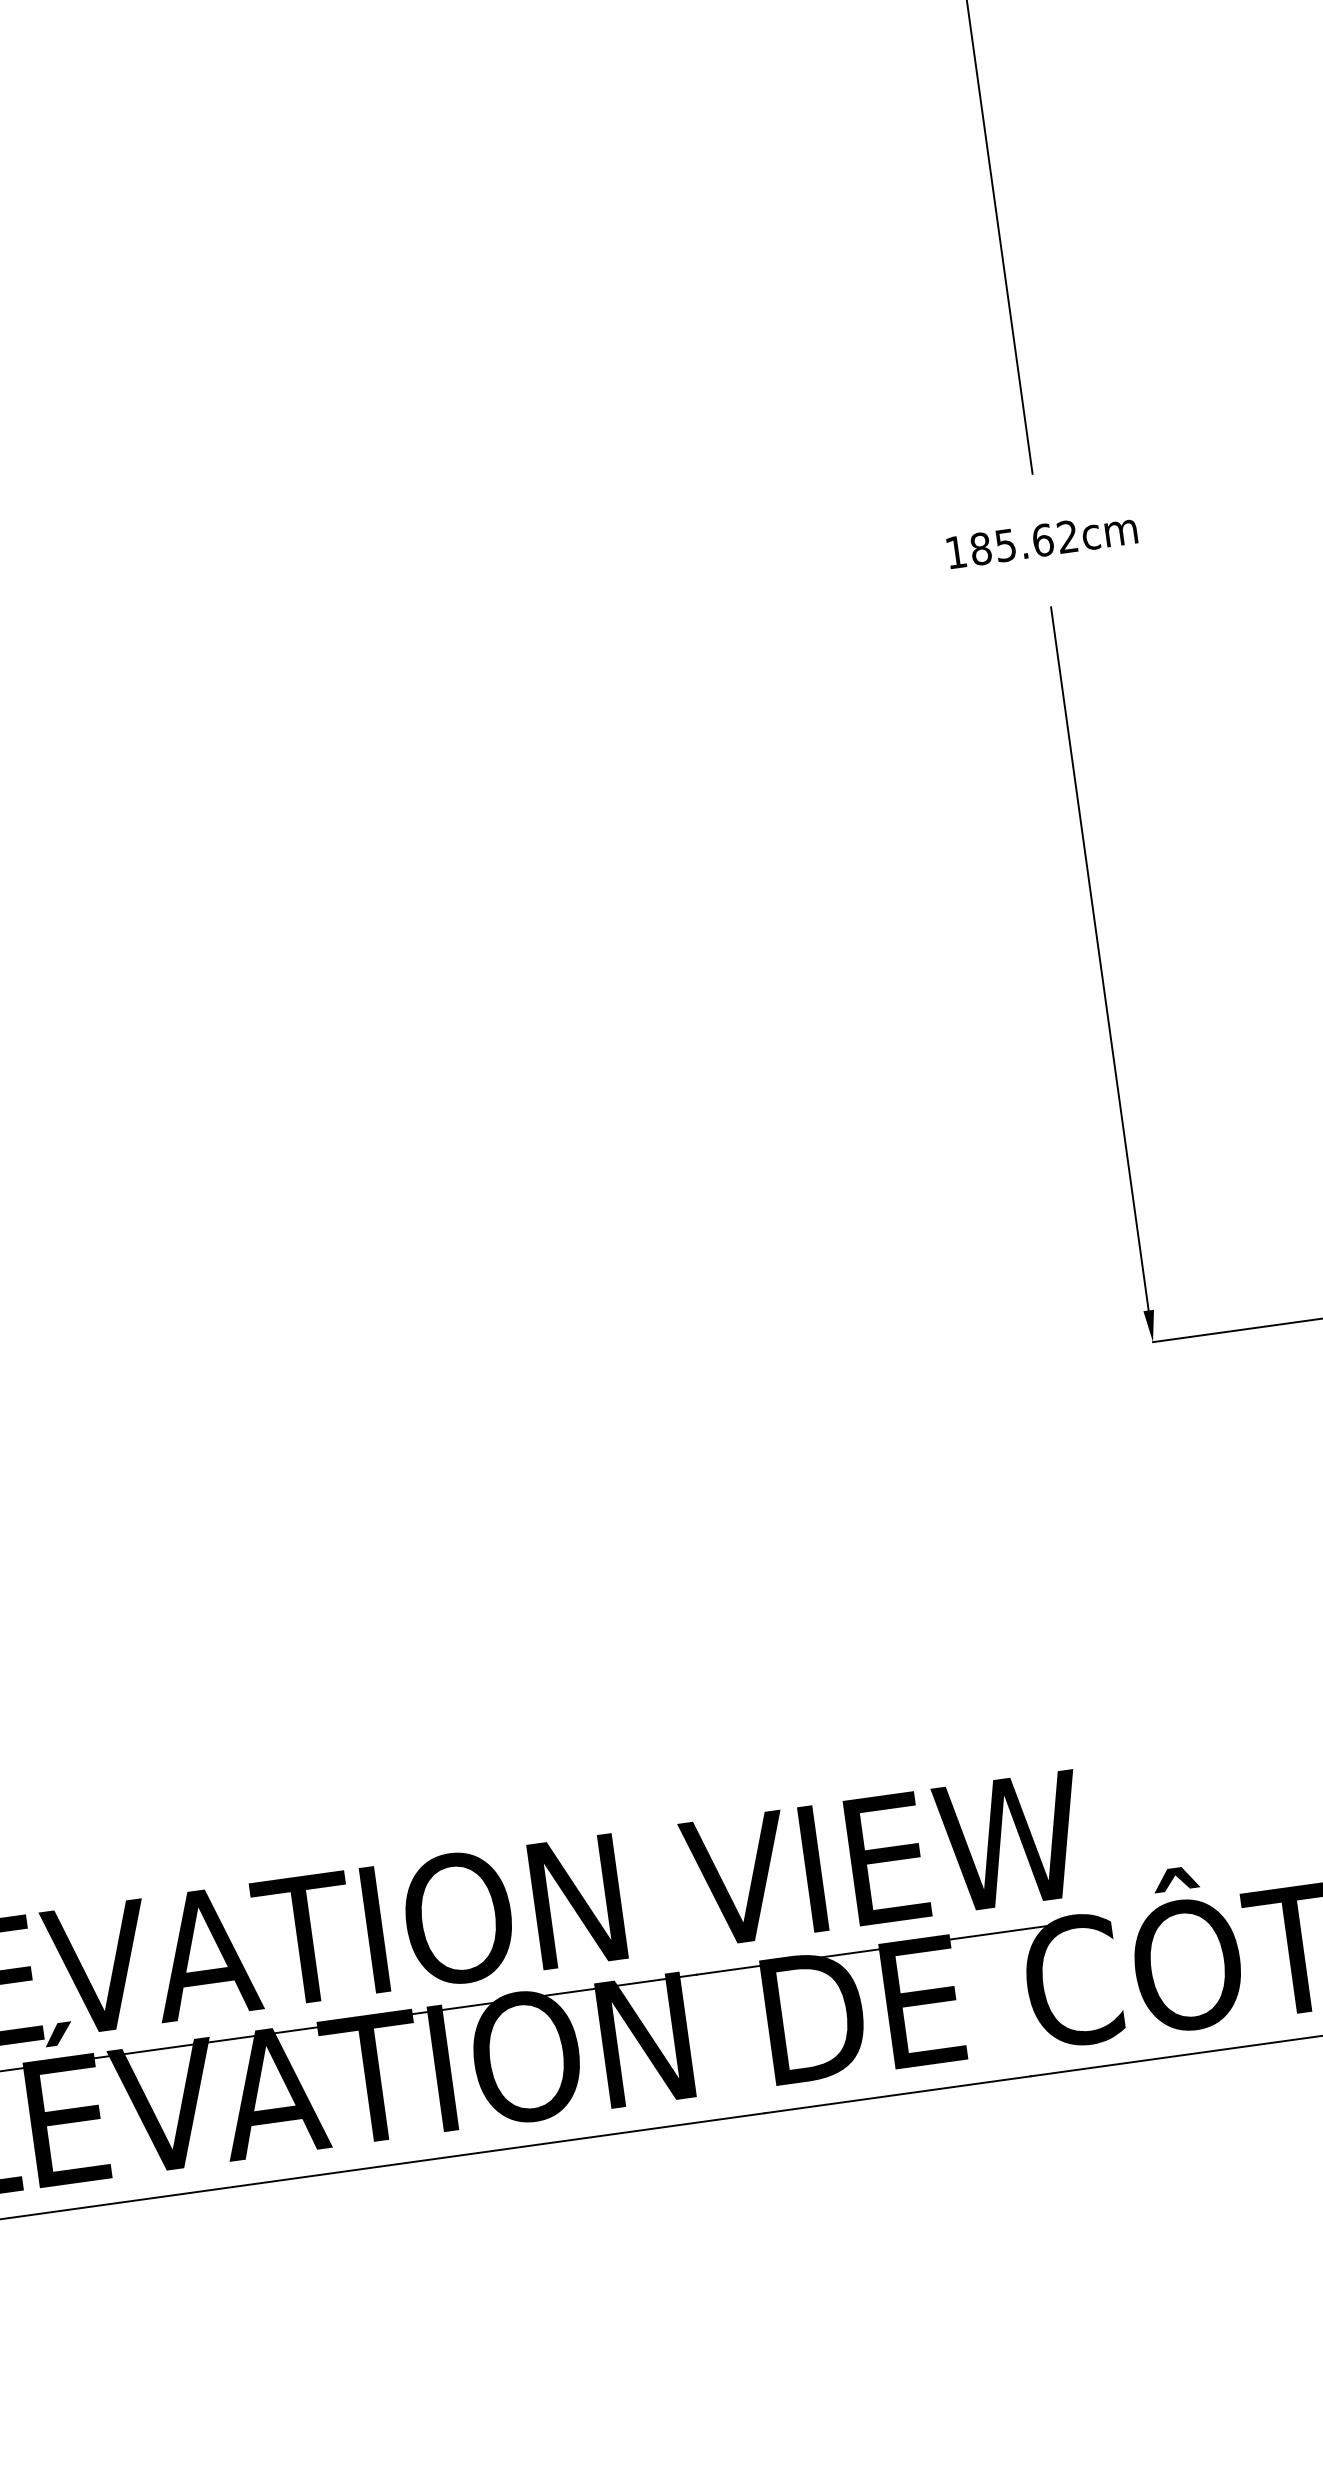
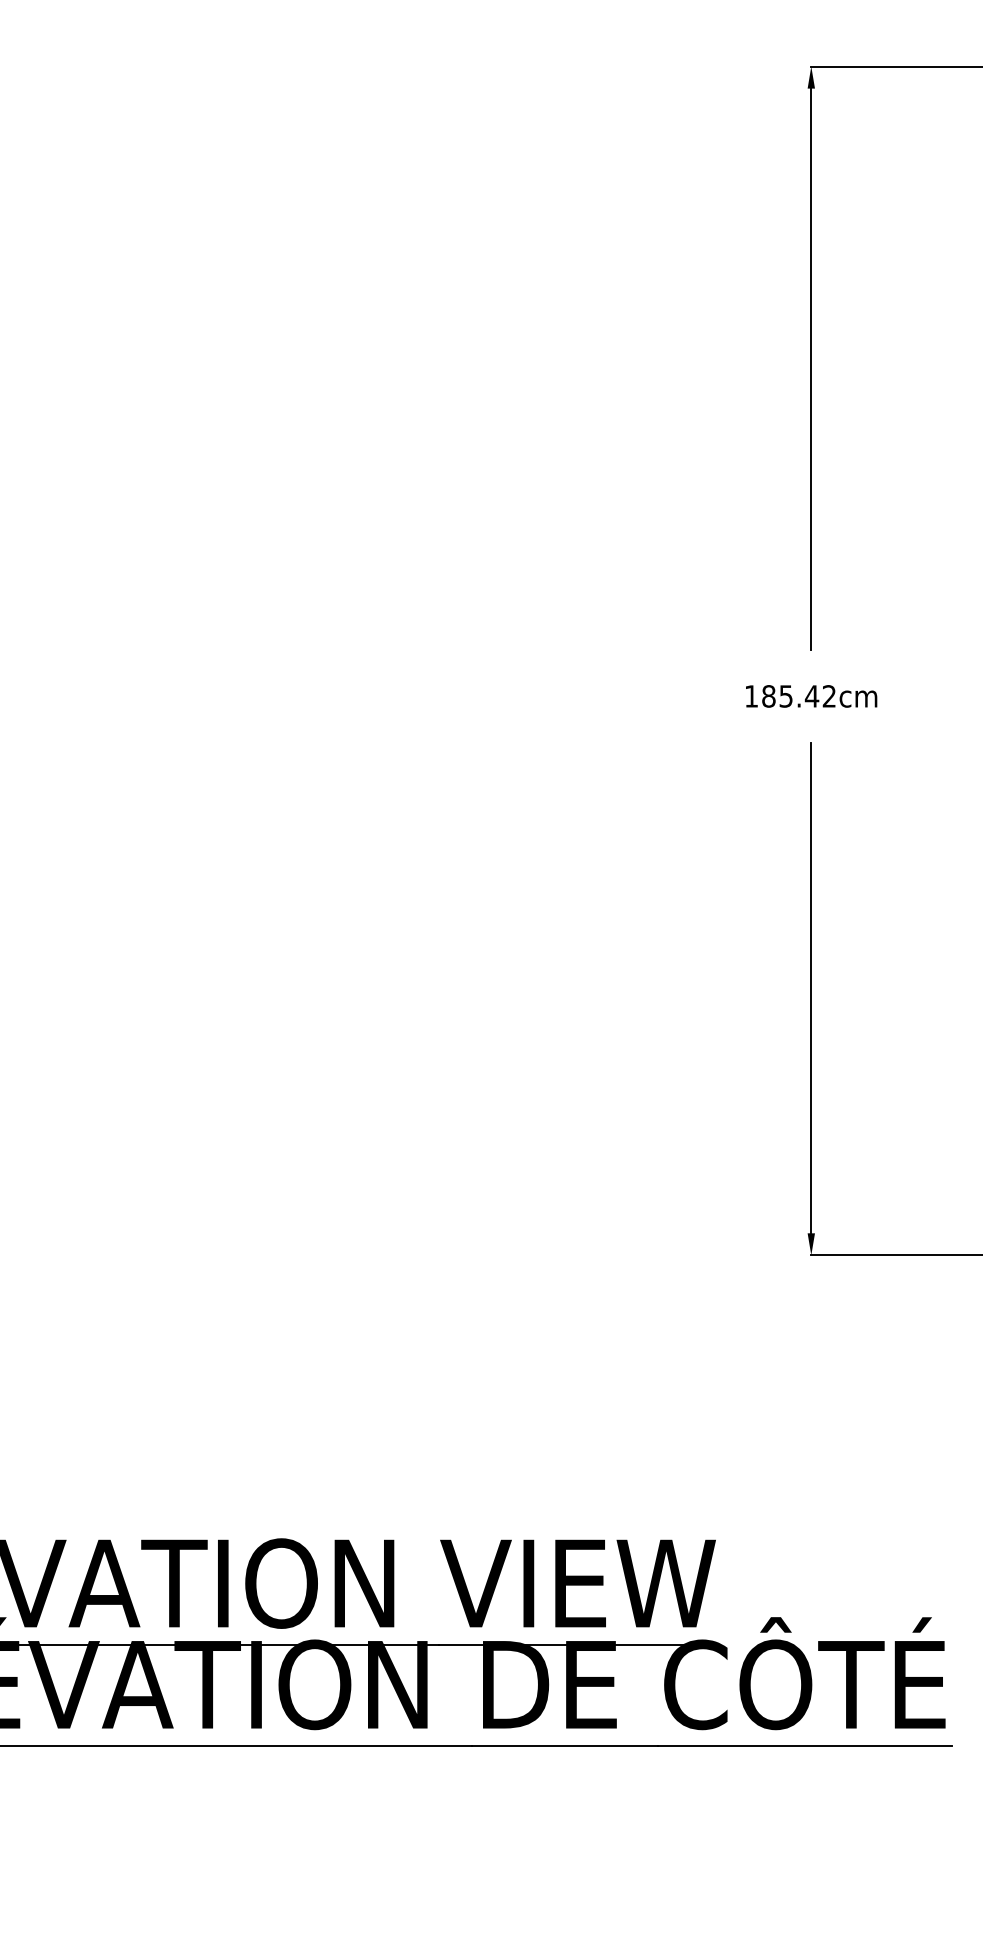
text: (1042, 540) -> (811, 696), 185.62cm -> 185.42cm

